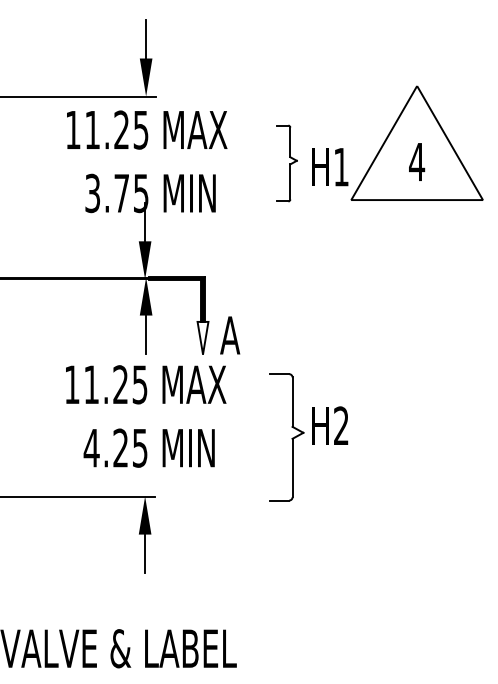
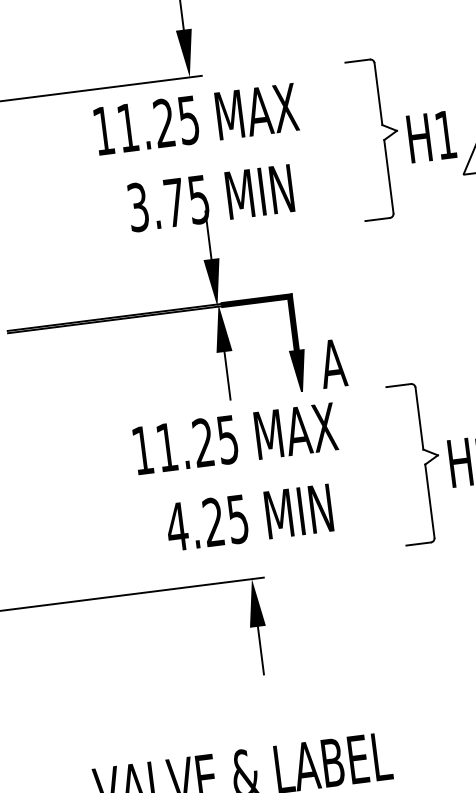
part: (286, 163) -> (376, 139), size x1.67
fill: (202, 337) -> (298, 370), added
part: (286, 437) -> (417, 463), moved

